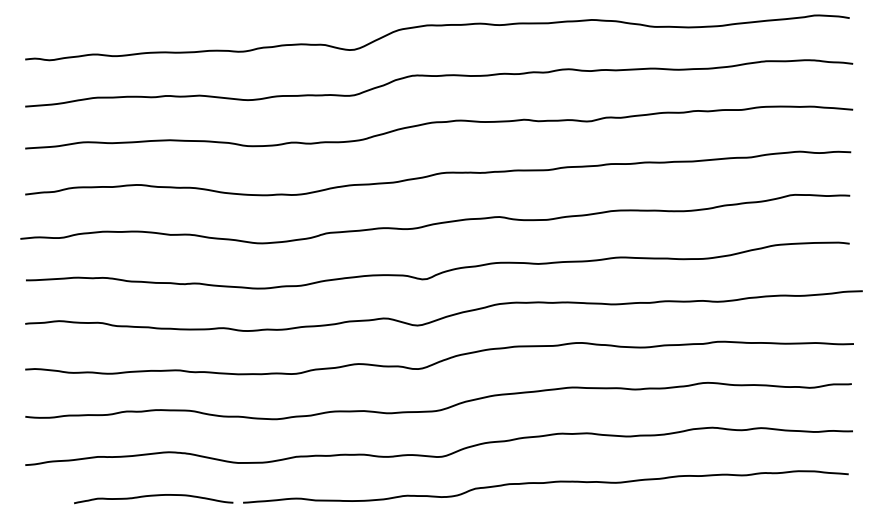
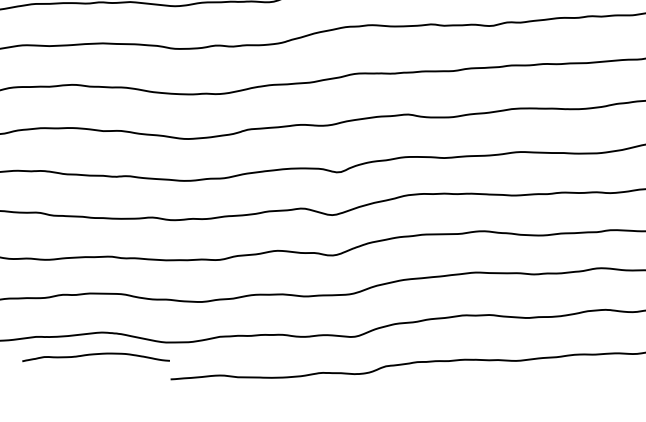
curve: (153, 496) -> (95, 355), moved

